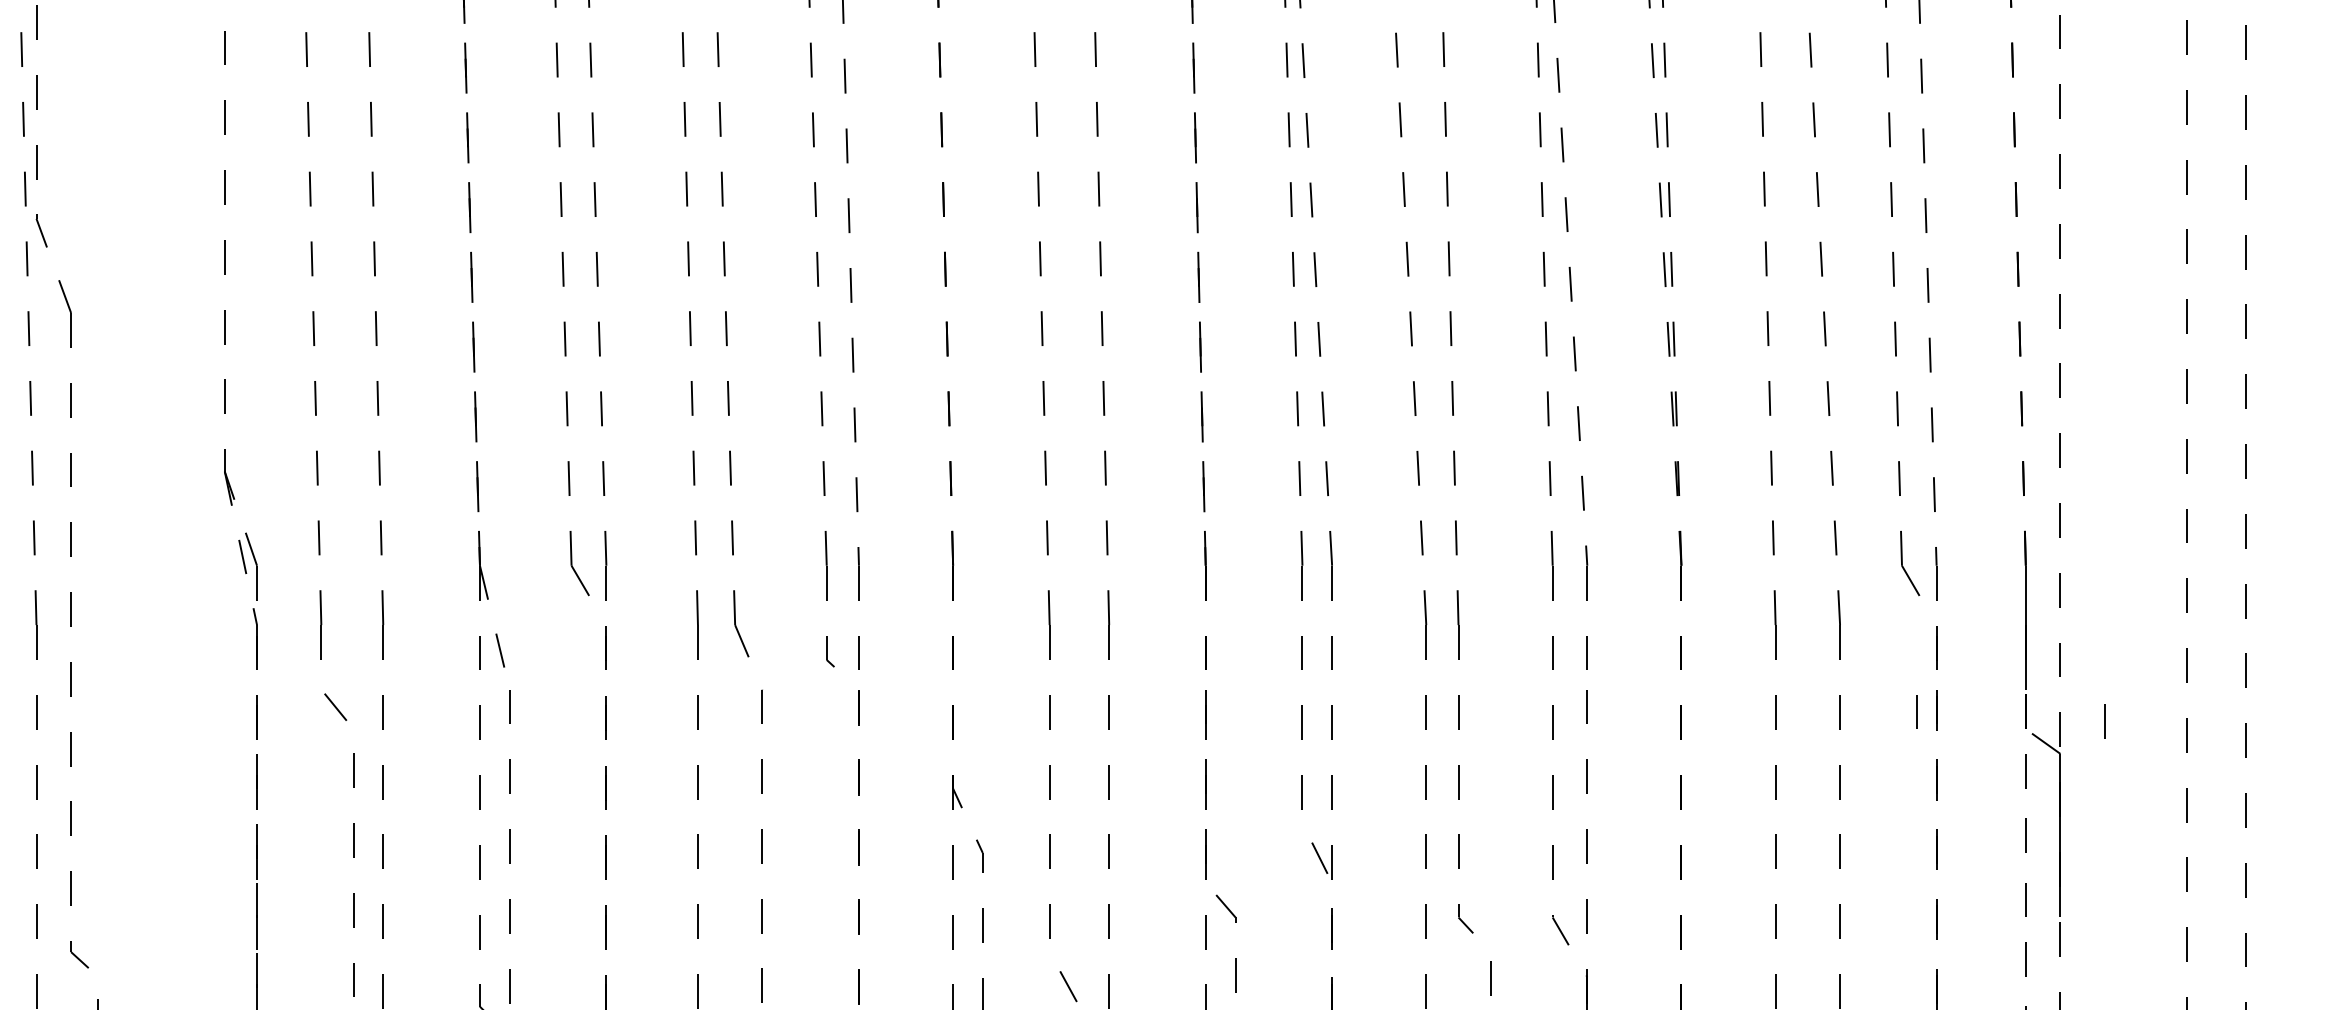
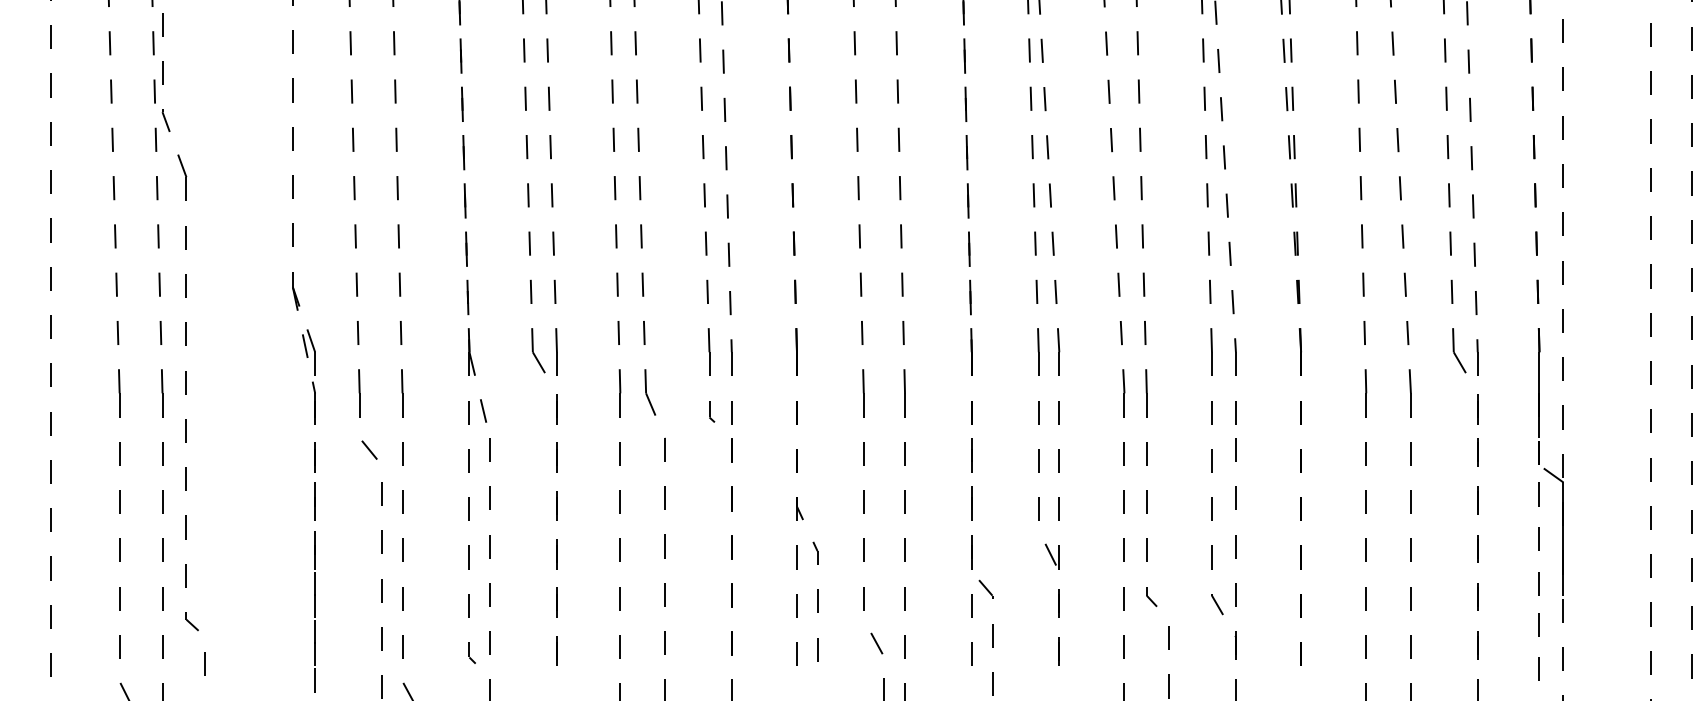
line: (1916, 712) -> (1463, 453), removed
line: (2103, 720) -> (1593, 459), removed

